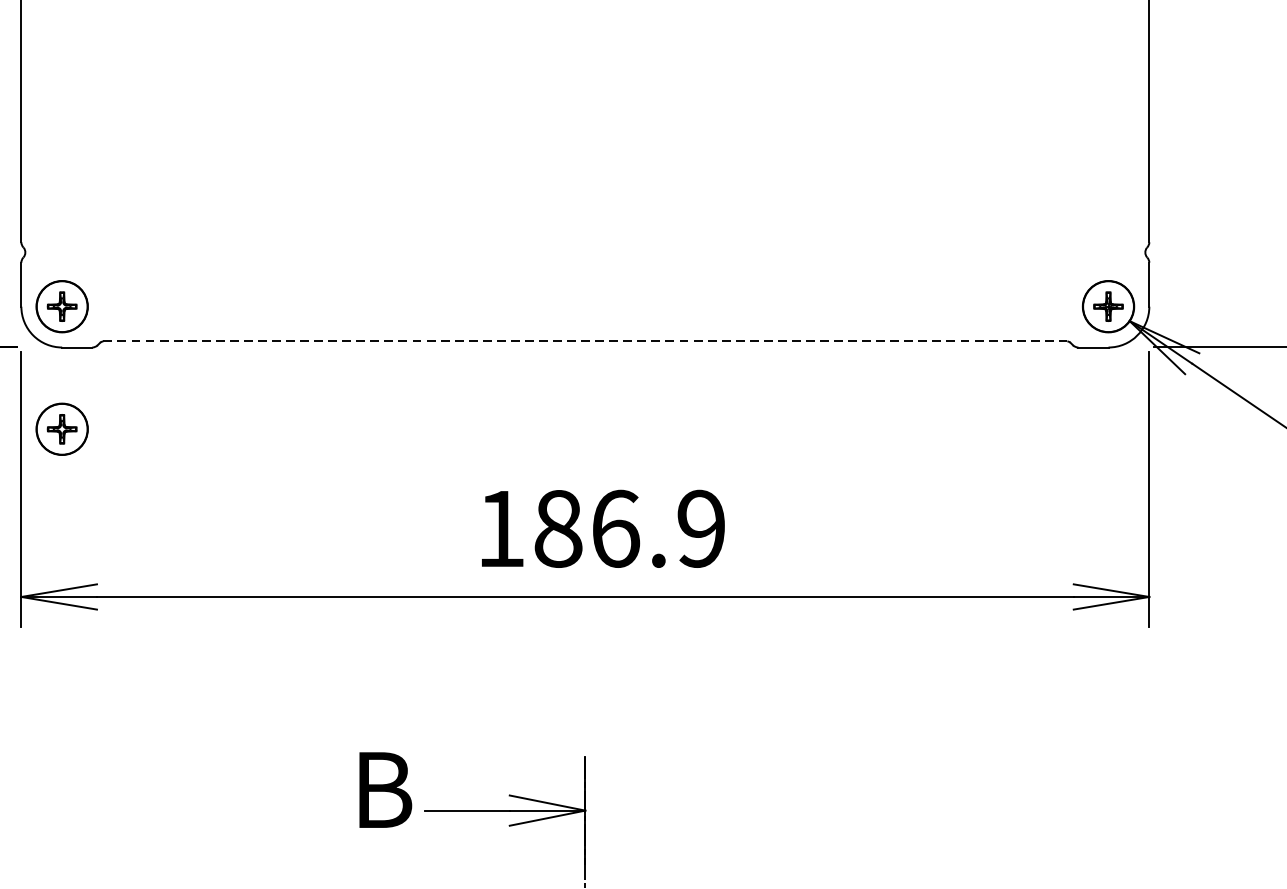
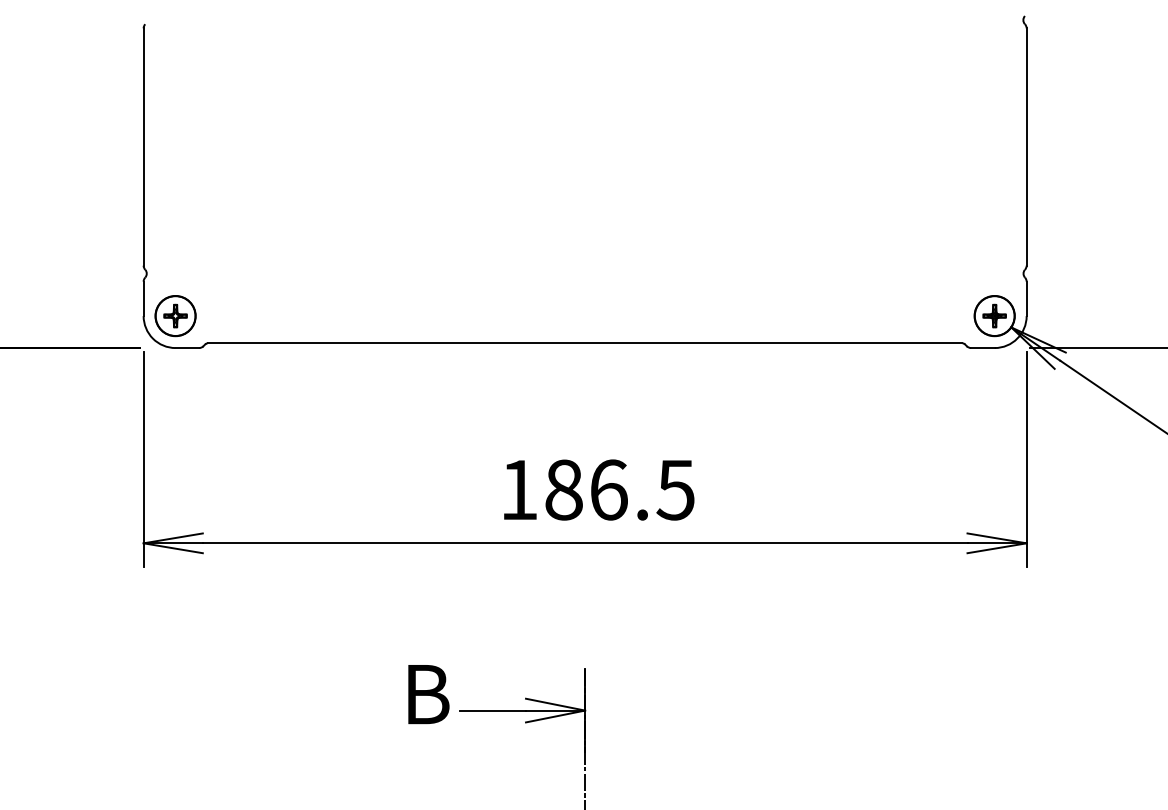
line: (585, 341) -> (585, 343), dashed -> solid
part: (62, 429) -> (175, 412), removed
text: (700, 528) -> (675, 489), 186.9 -> 186.5

